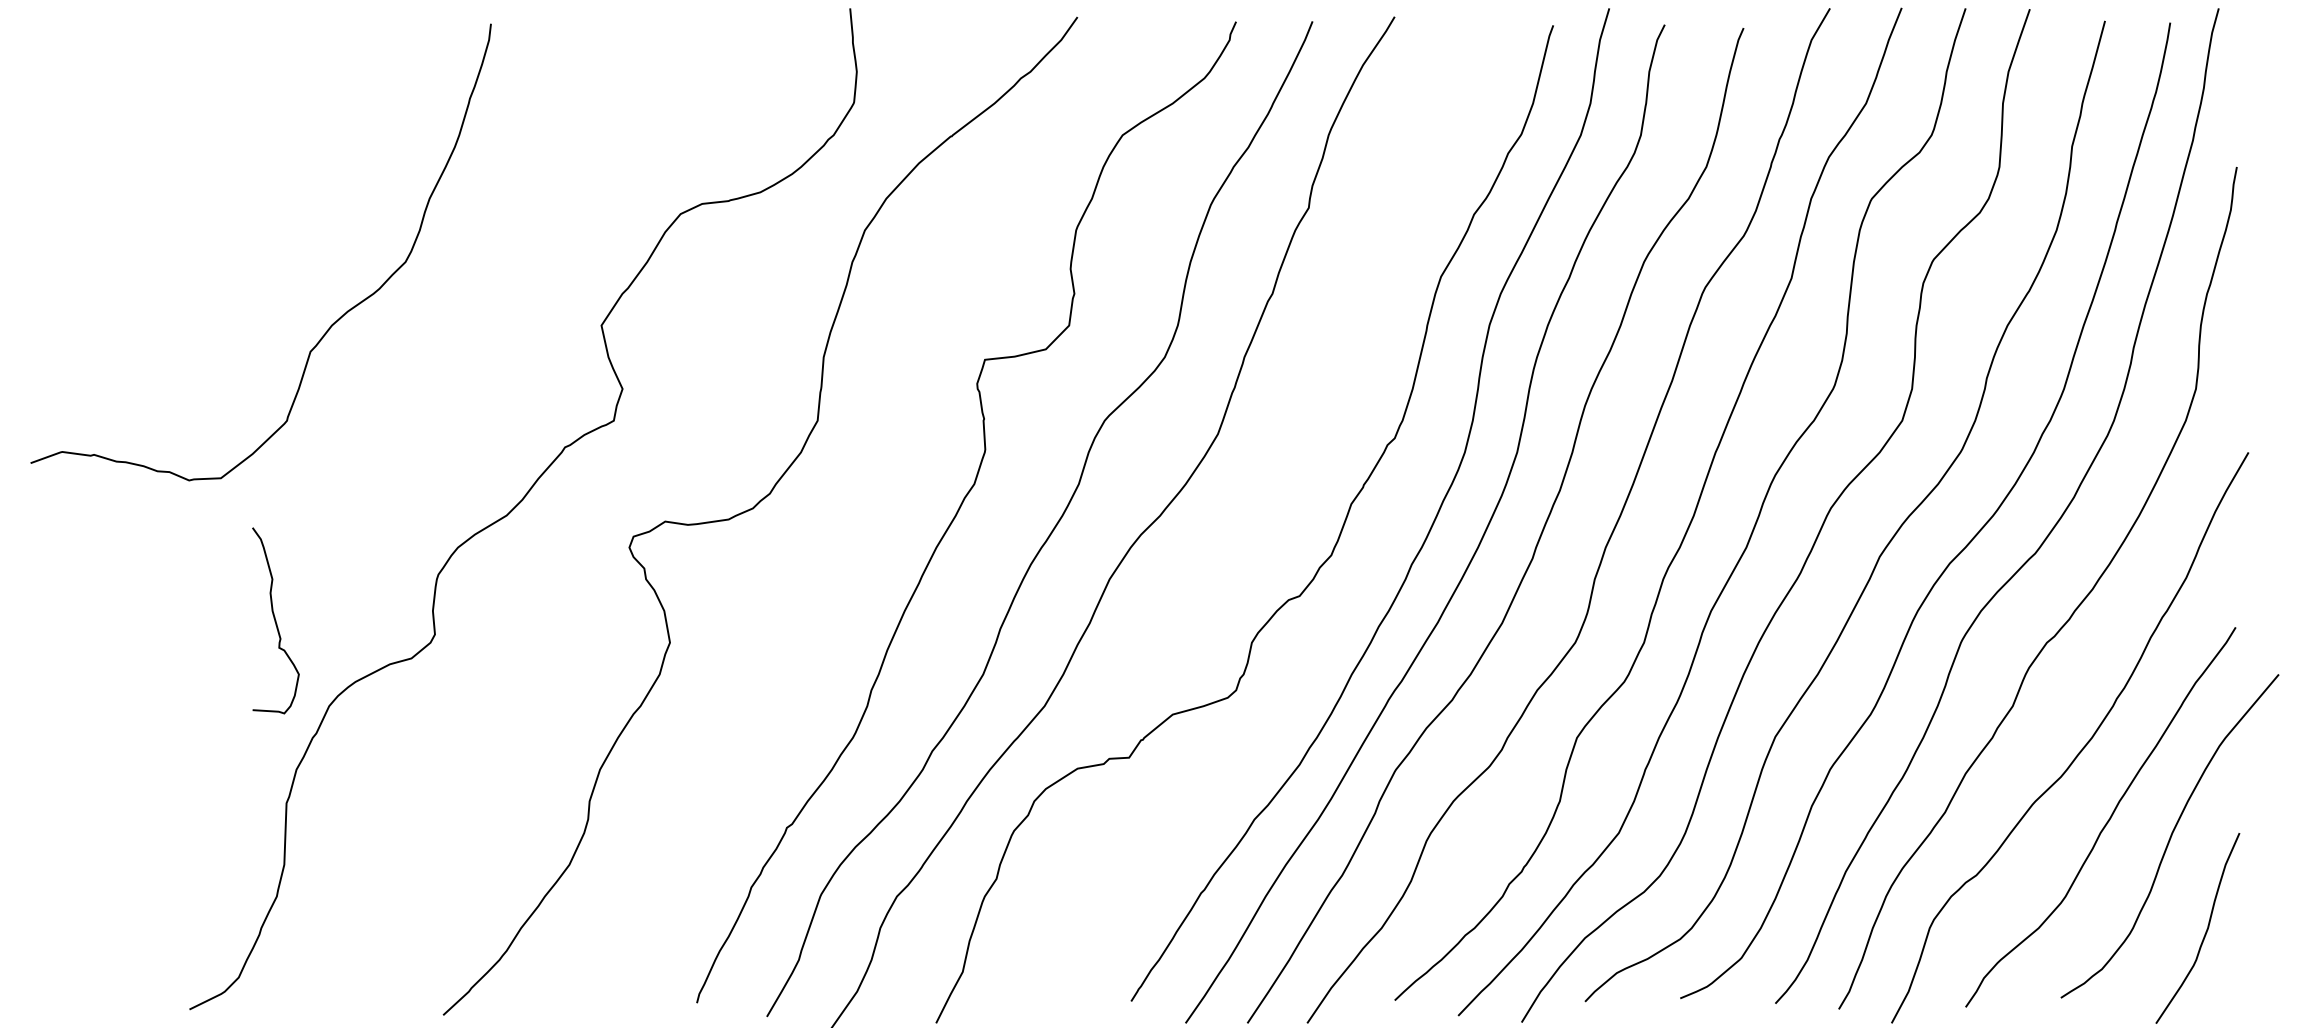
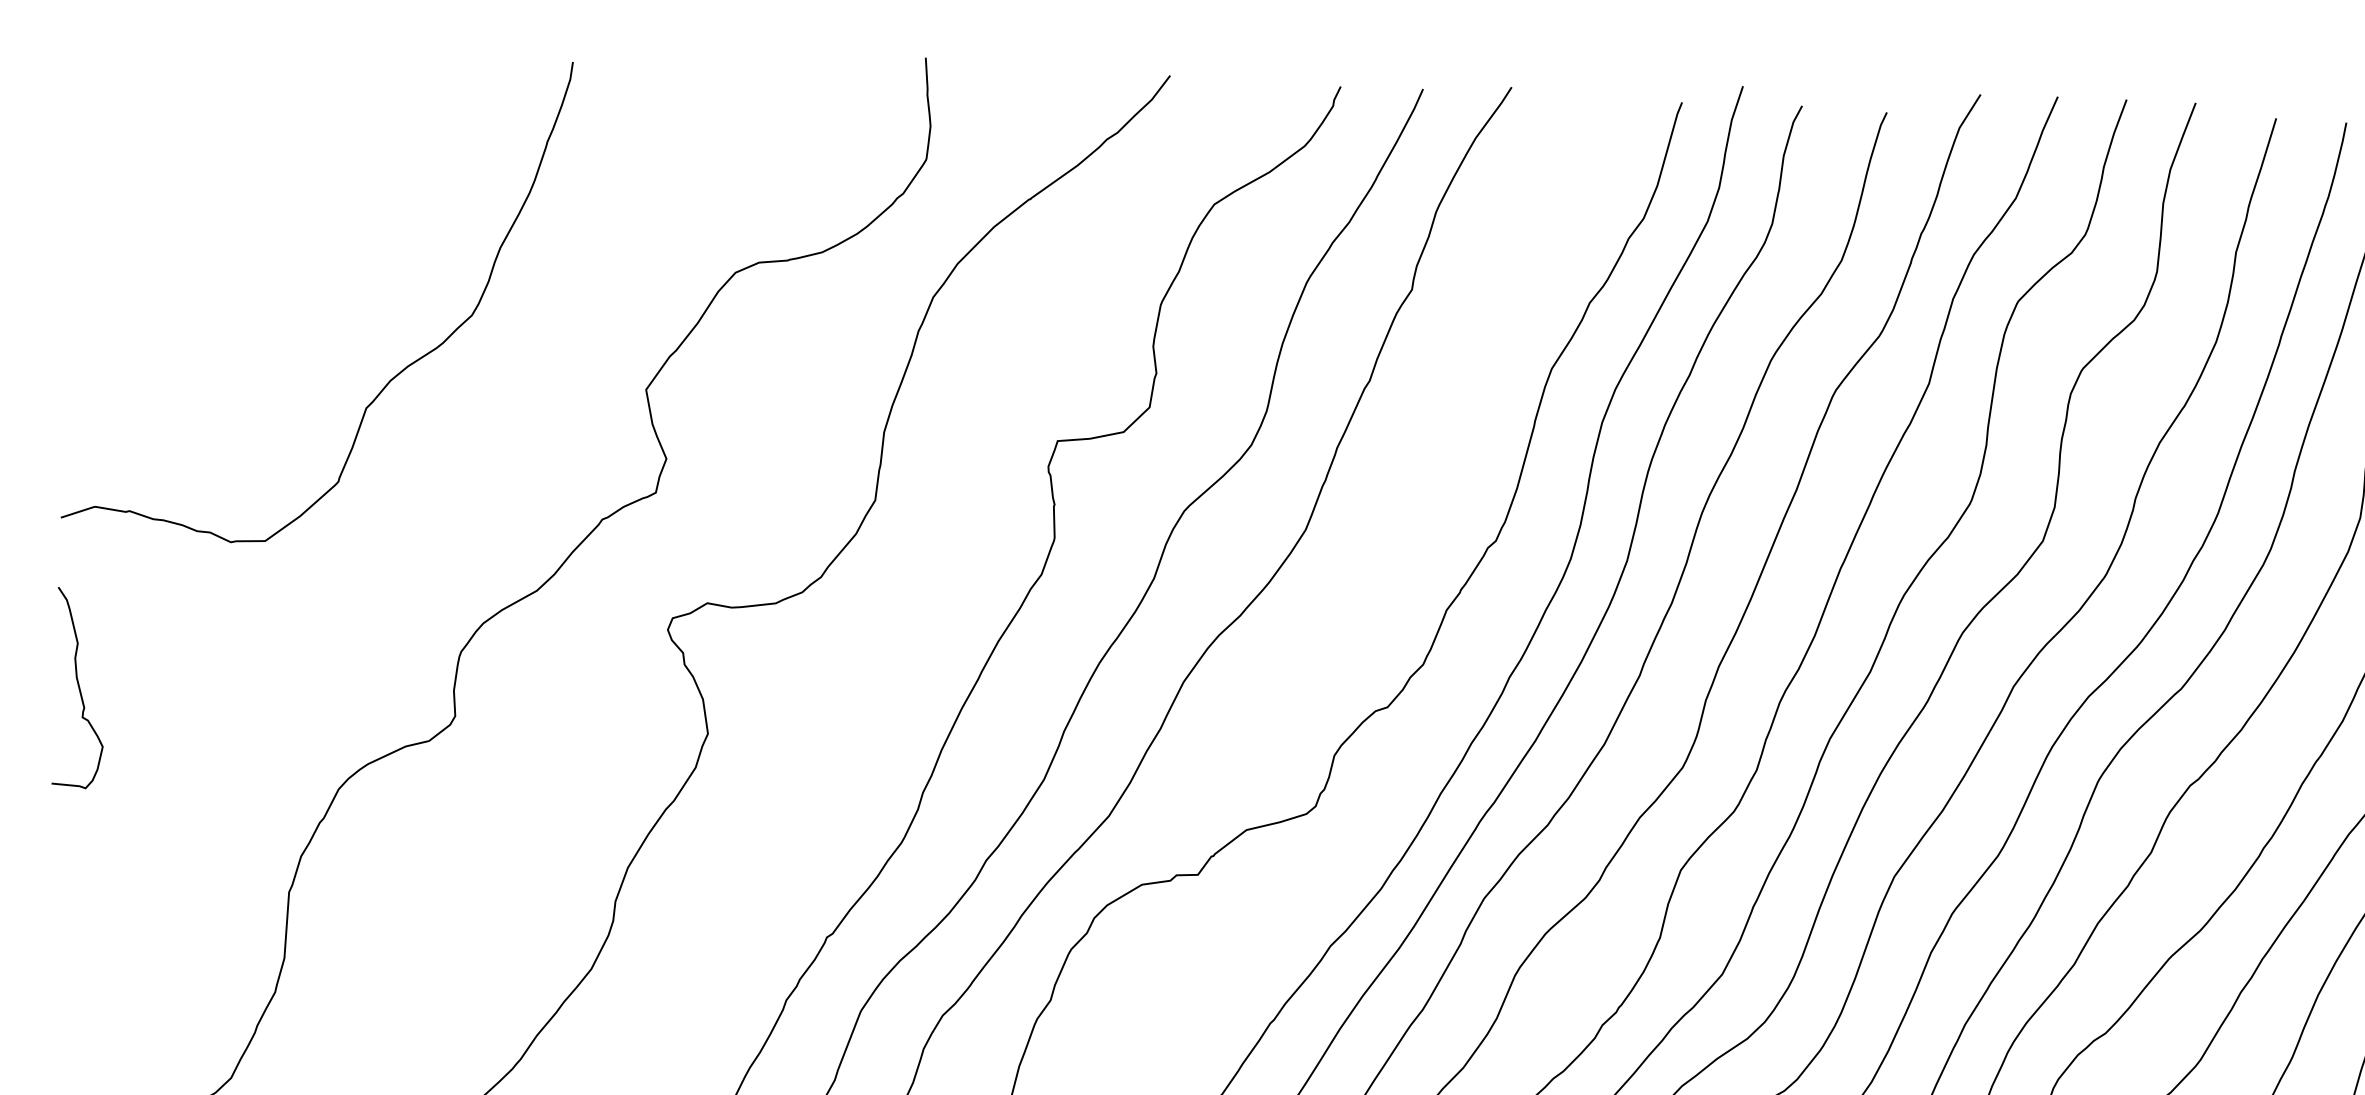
curve: (332, 323) -> (391, 378), moved
curve: (275, 620) -> (79, 687), moved

